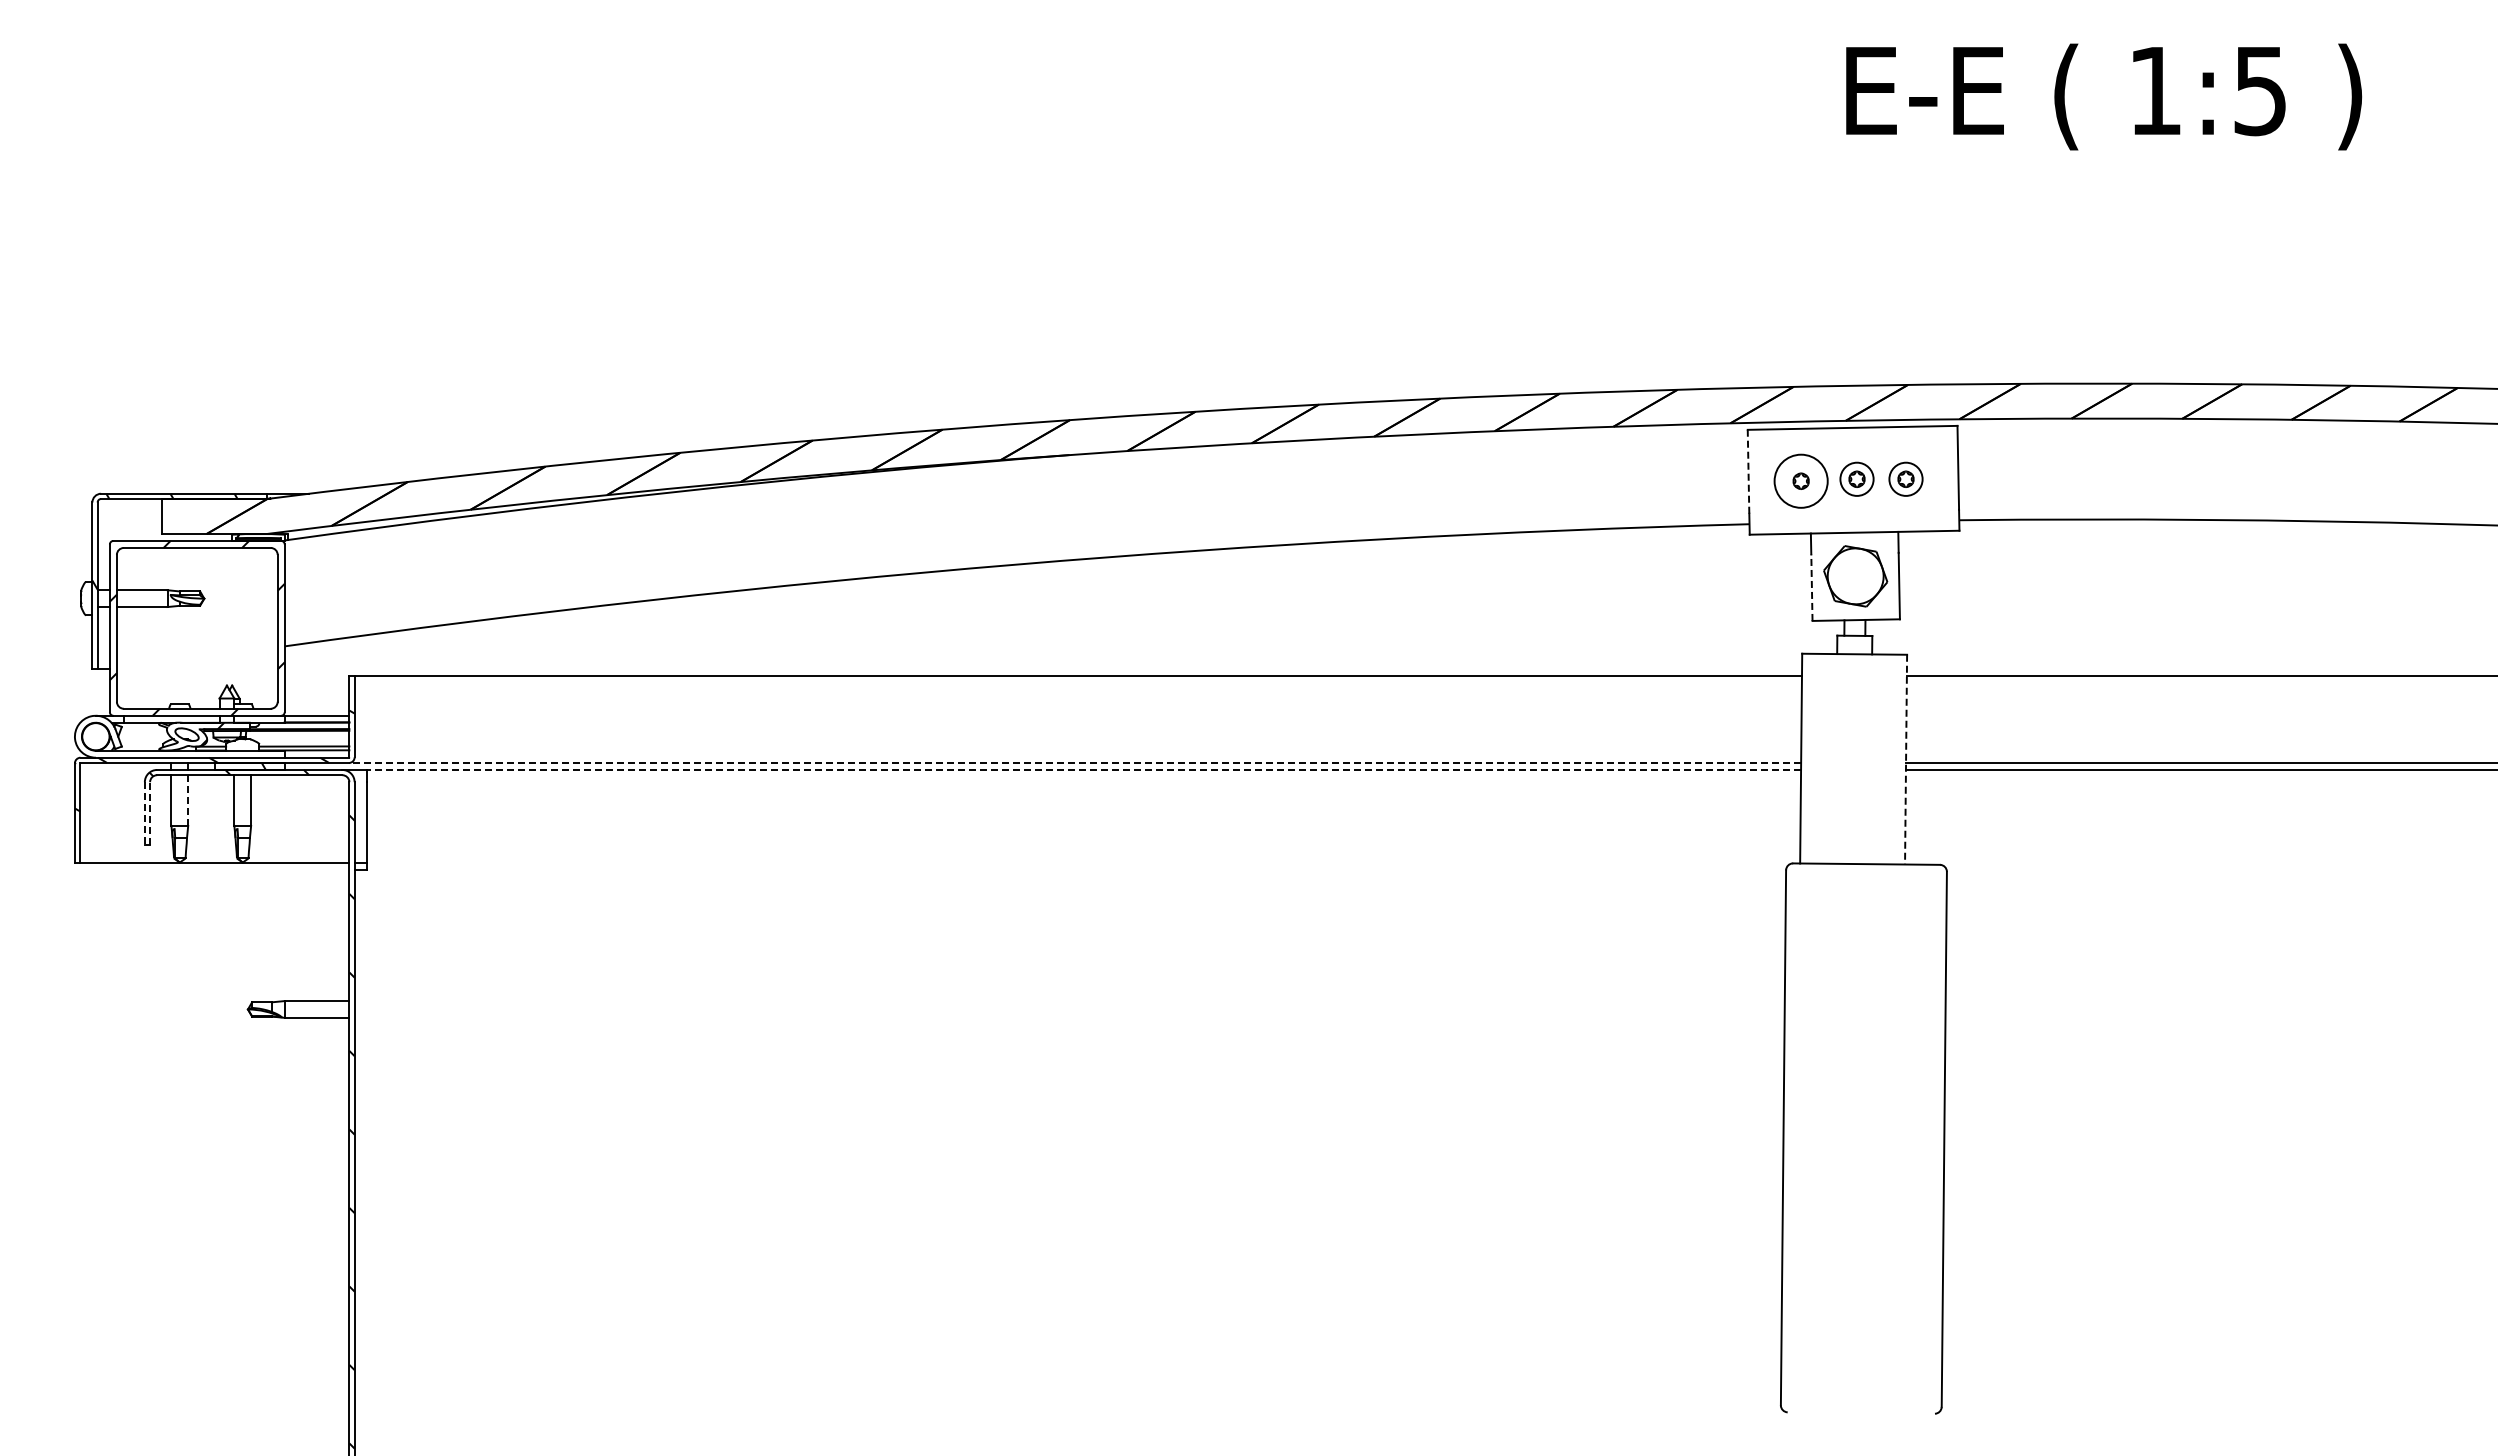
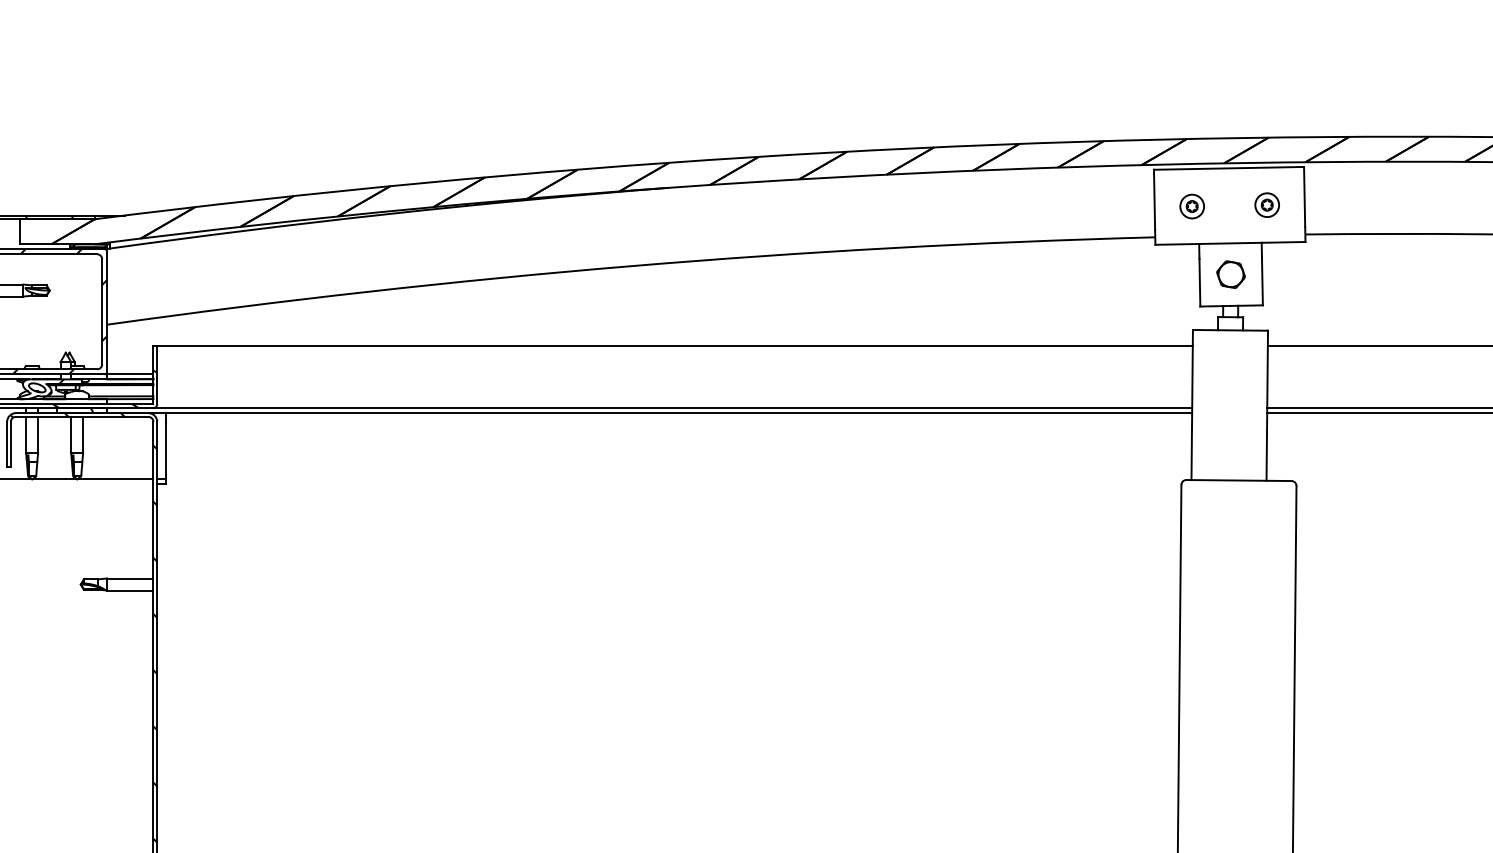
line: (1748, 471) -> (1154, 199), dashed -> solid
part: (1856, 478) -> (1231, 204), removed
circle: (1800, 480) -> (1191, 206), size x0.62
part: (1854, 576) -> (1230, 274), size x0.62
line: (1811, 587) -> (1199, 282), dashed -> solid
line: (1906, 759) -> (1267, 405), dashed -> solid
line: (1074, 762) -> (672, 407), dashed -> solid
line: (1083, 769) -> (678, 412), dashed -> solid
line: (188, 801) -> (38, 435), dashed -> solid
line: (150, 813) -> (11, 444), dashed -> solid
line: (144, 814) -> (6, 445), dashed -> solid

